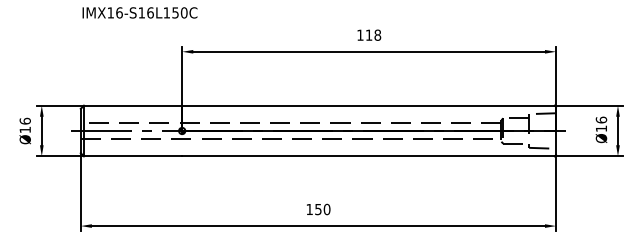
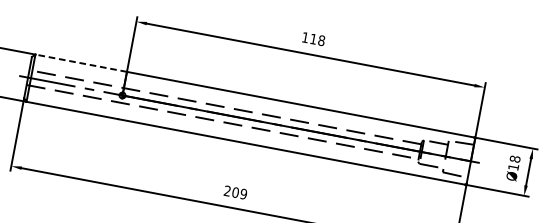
line: (132, 105) -> (80, 62), solid -> dashed
text: (600, 119) -> (514, 158), Ø16 -> Ø18
text: (318, 209) -> (235, 192), 150 -> 209

